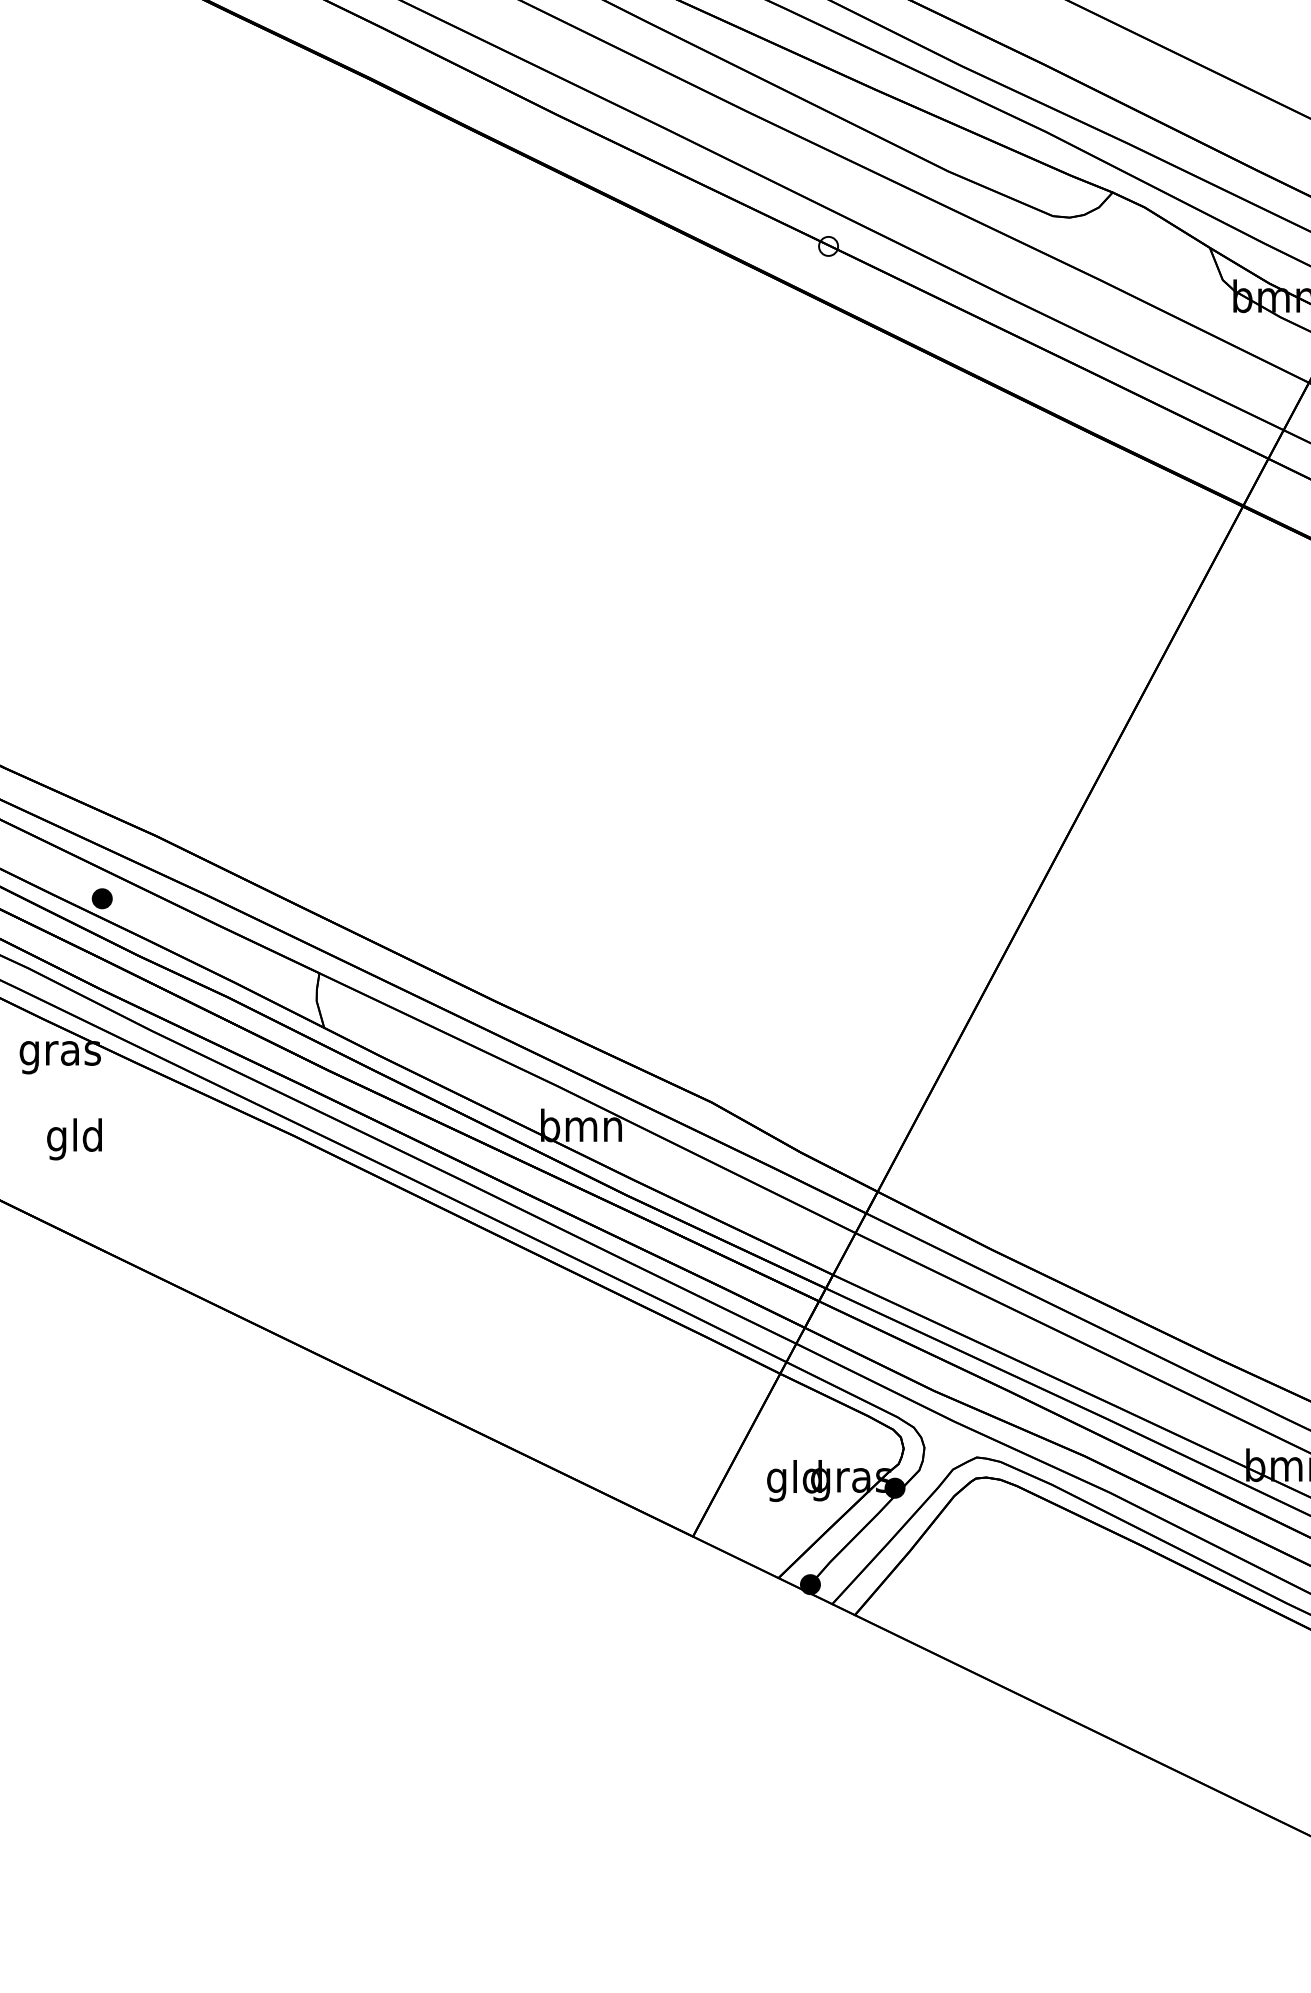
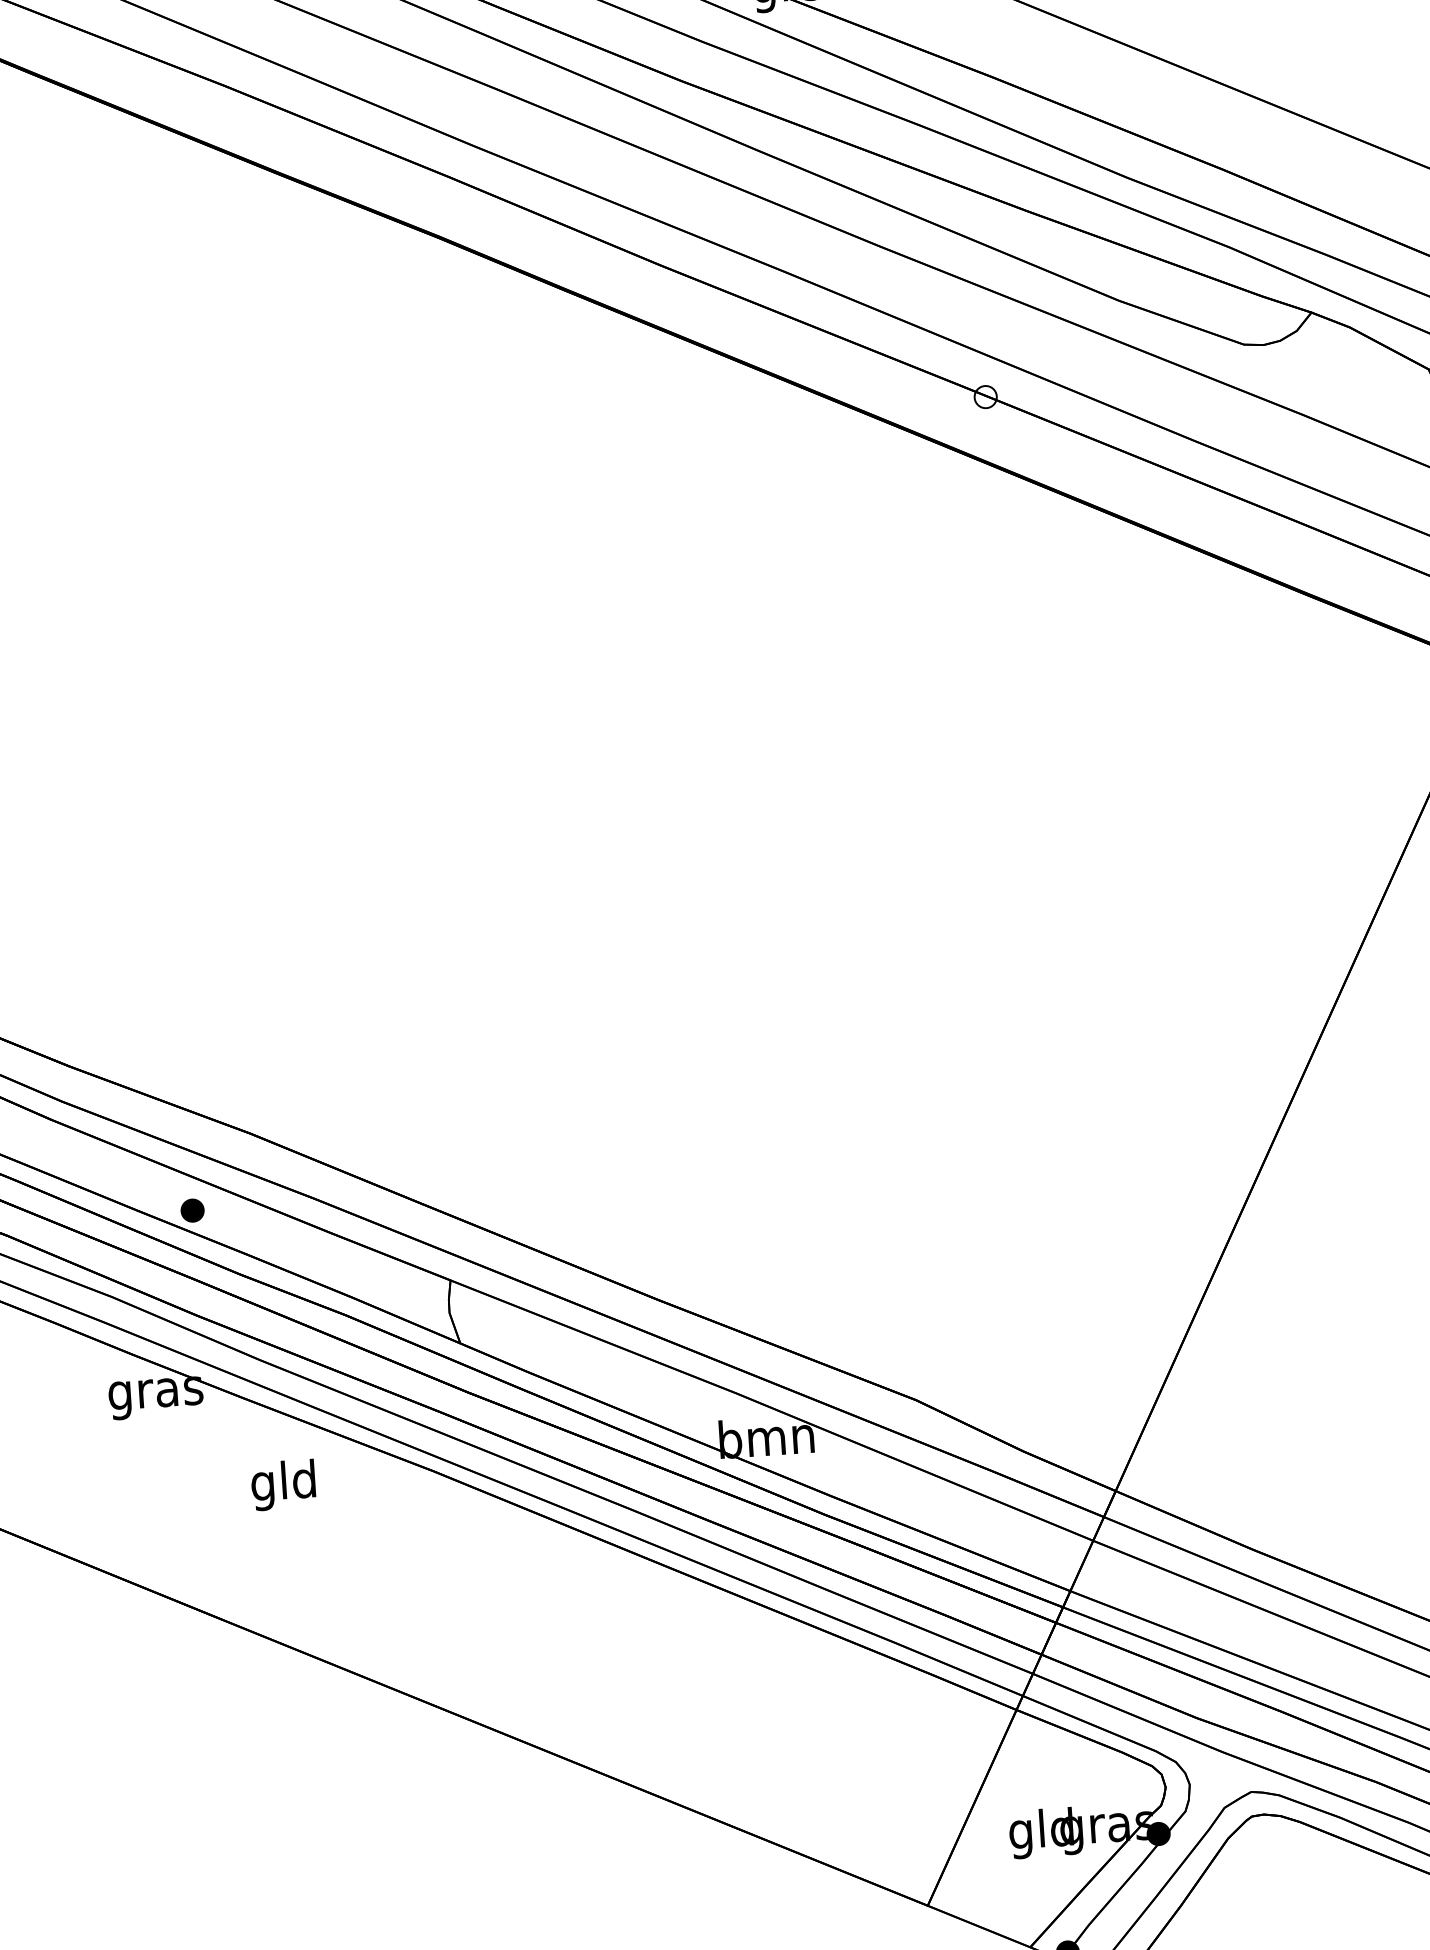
text: (74, 1139) -> (283, 1485), moved

